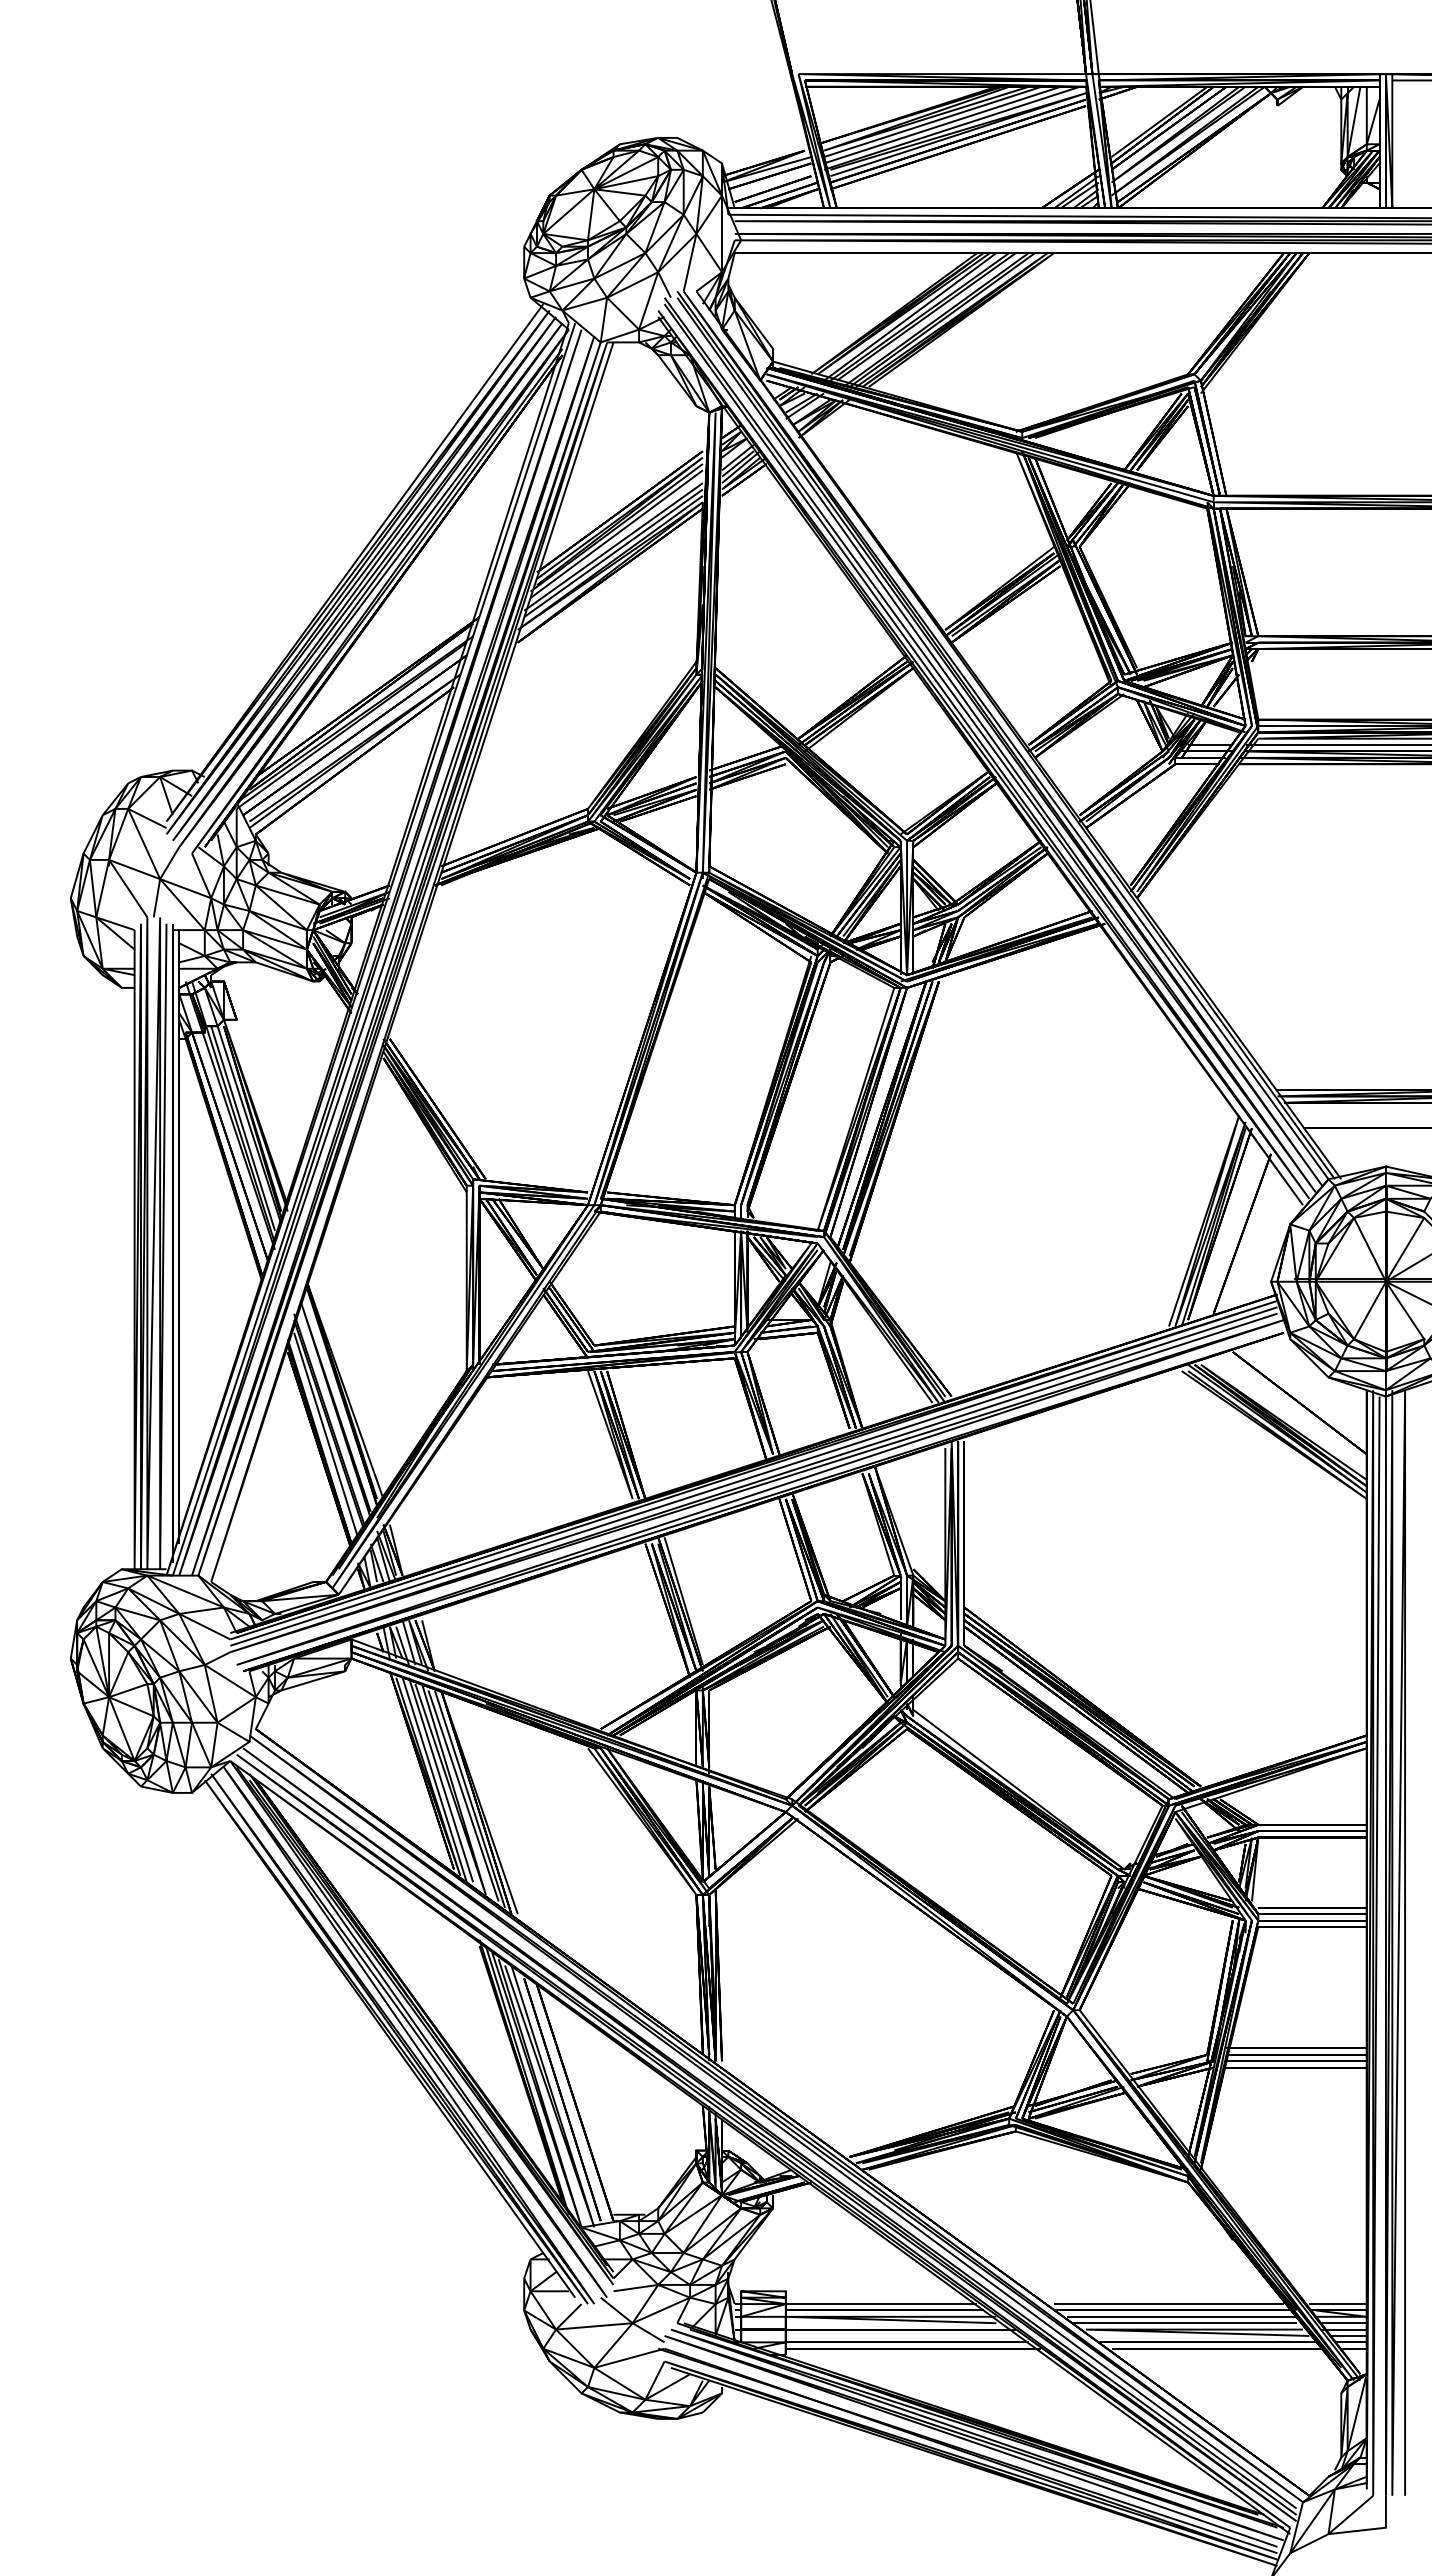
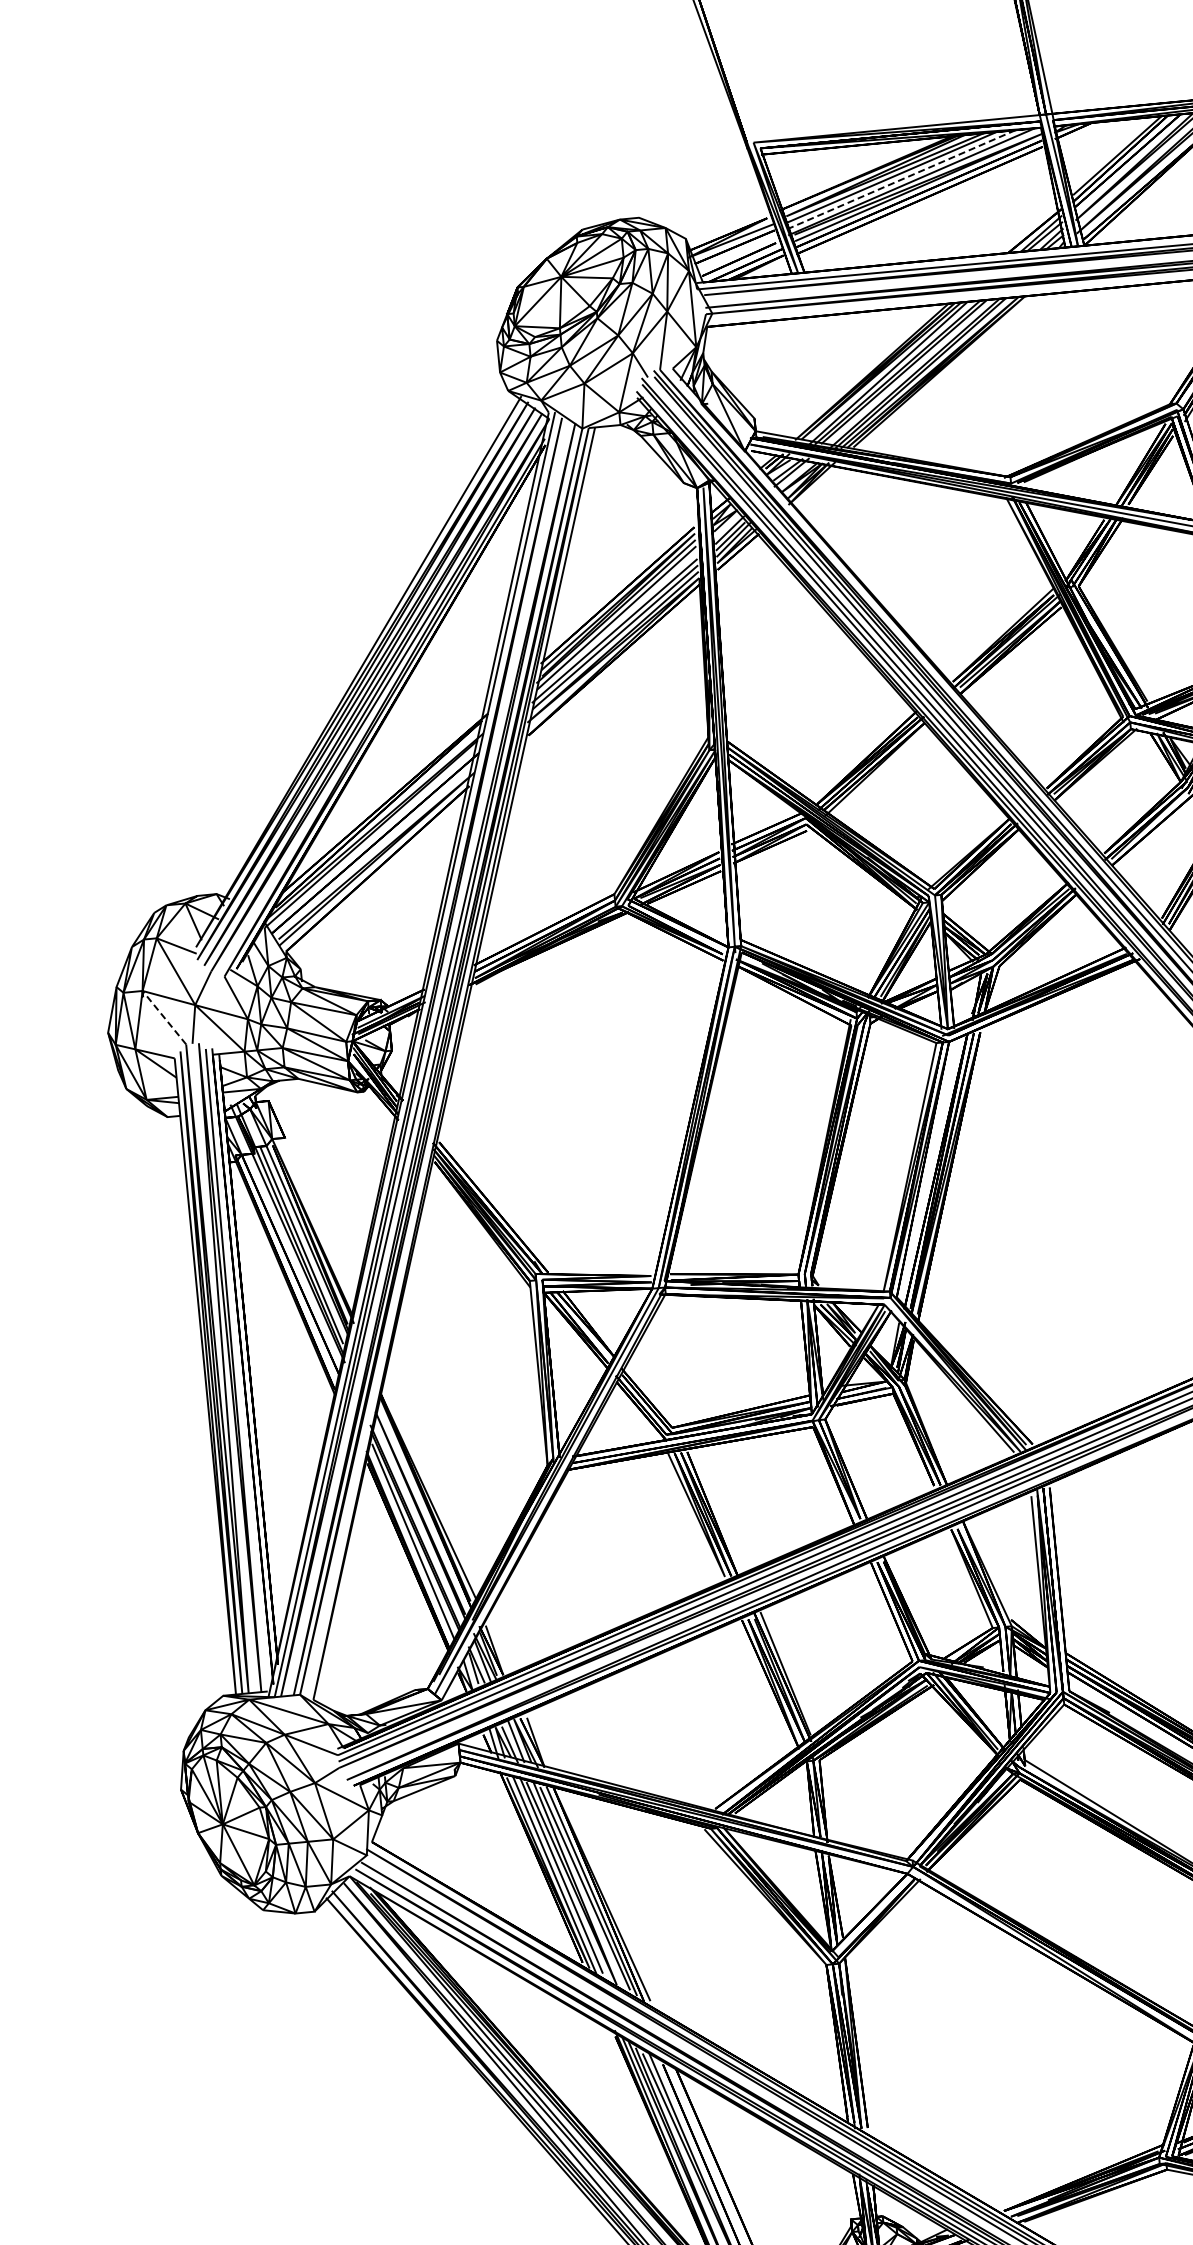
line: (941, 125) -> (900, 180), solid -> dashed
line: (128, 888) -> (164, 1017), solid -> dashed

